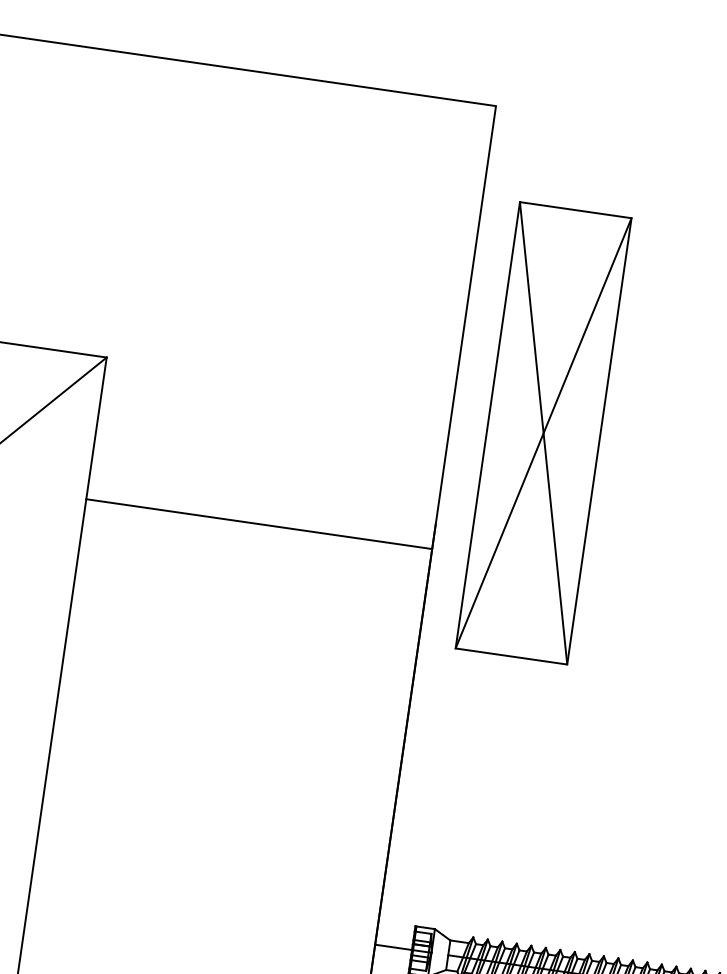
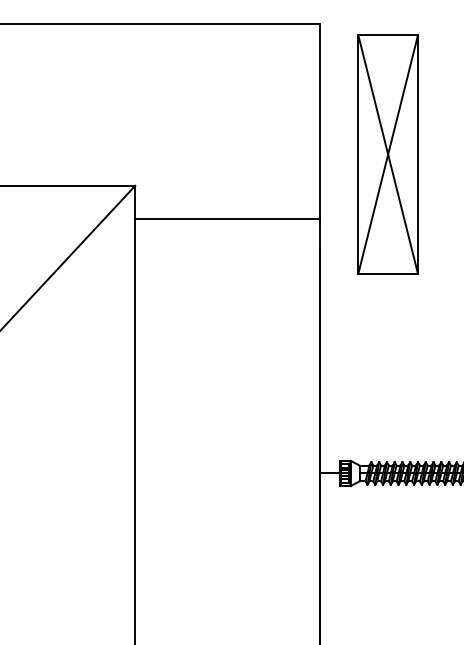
part: (542, 433) -> (387, 154), moved
line: (258, 523) -> (227, 218), moved

